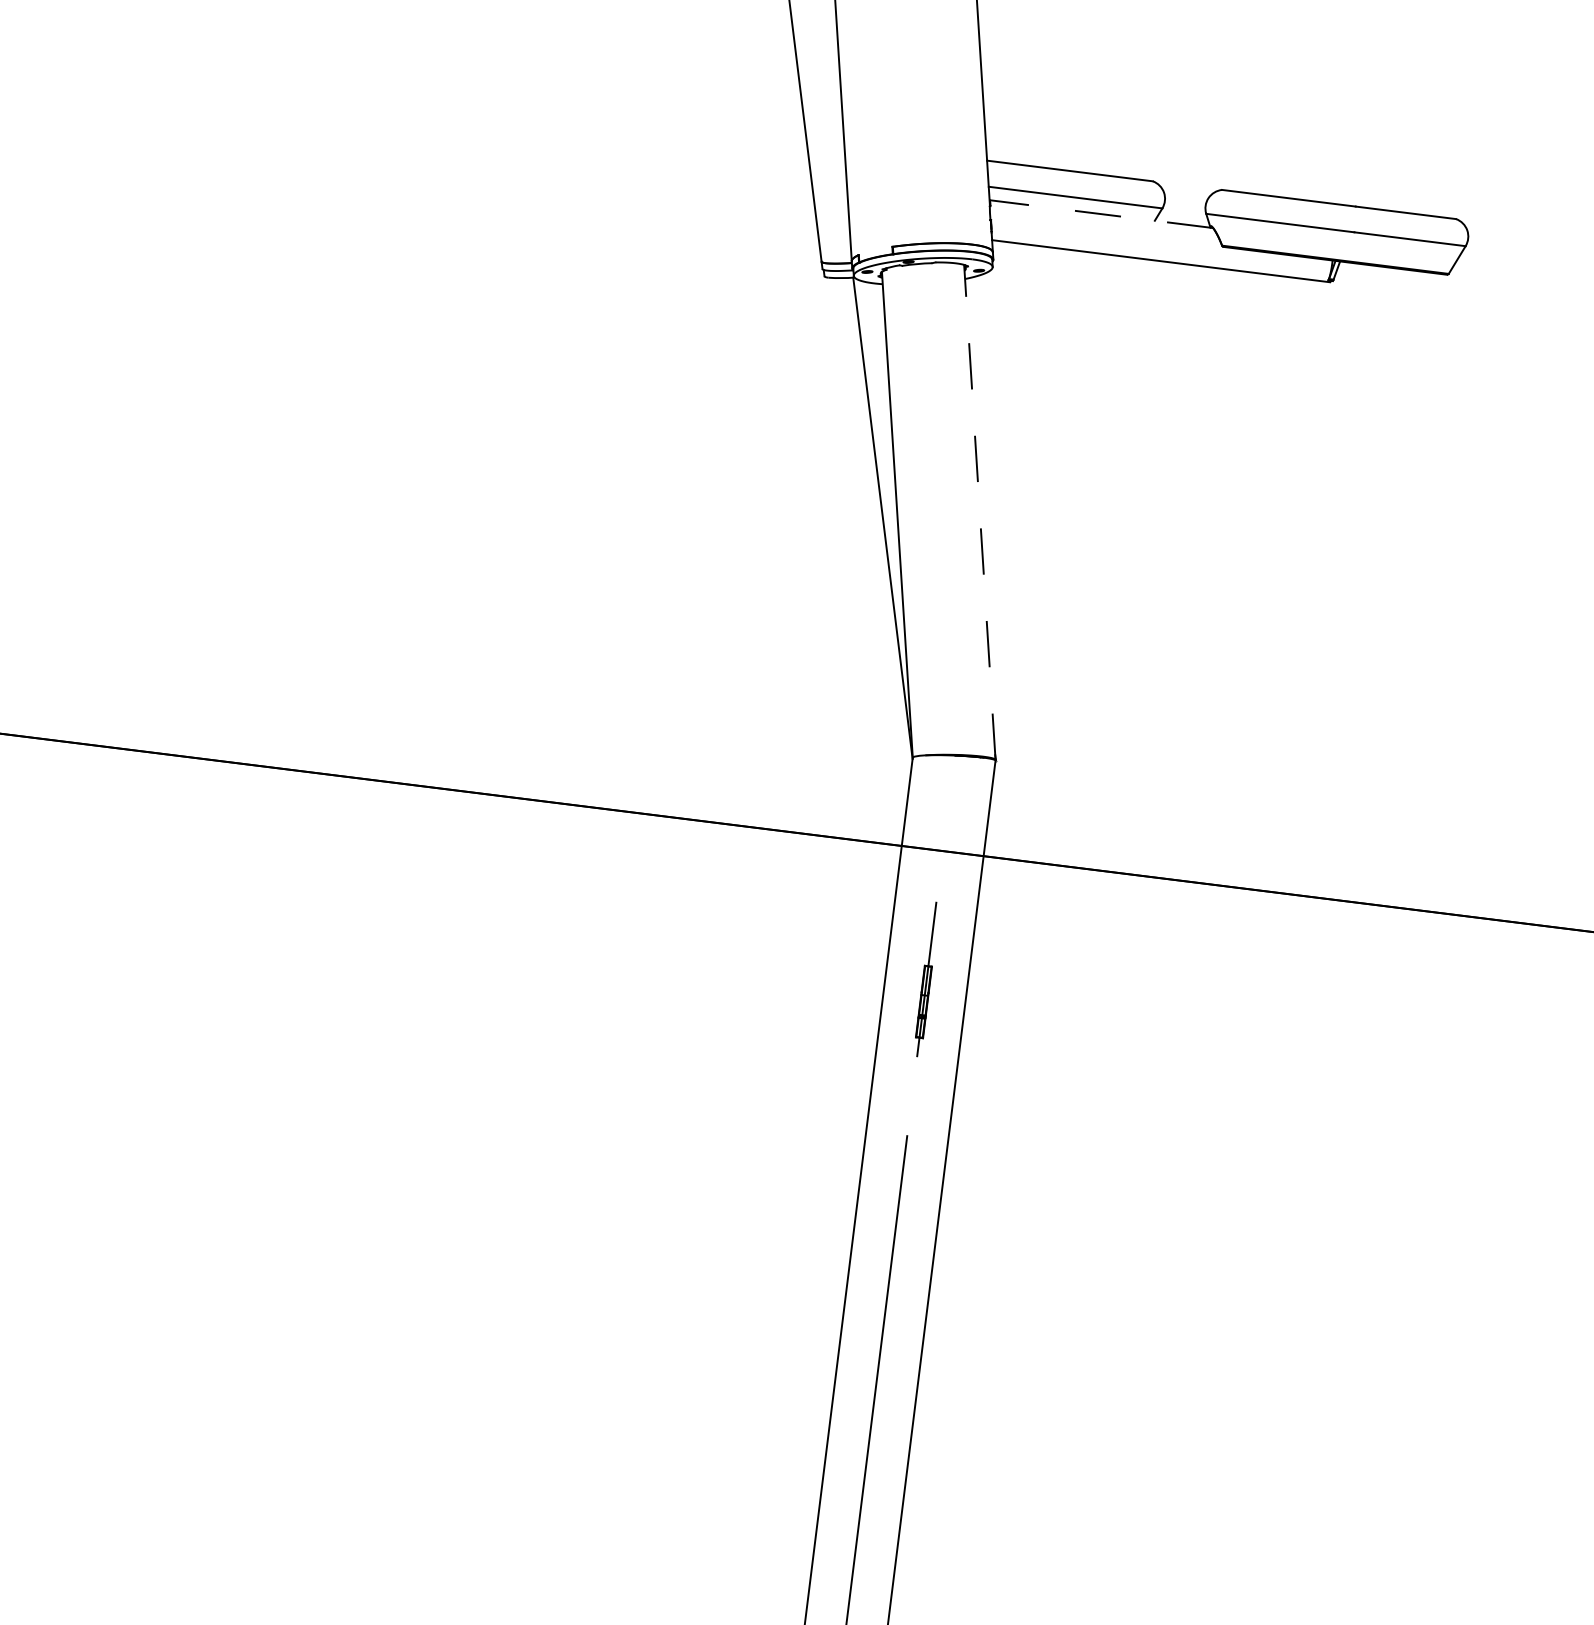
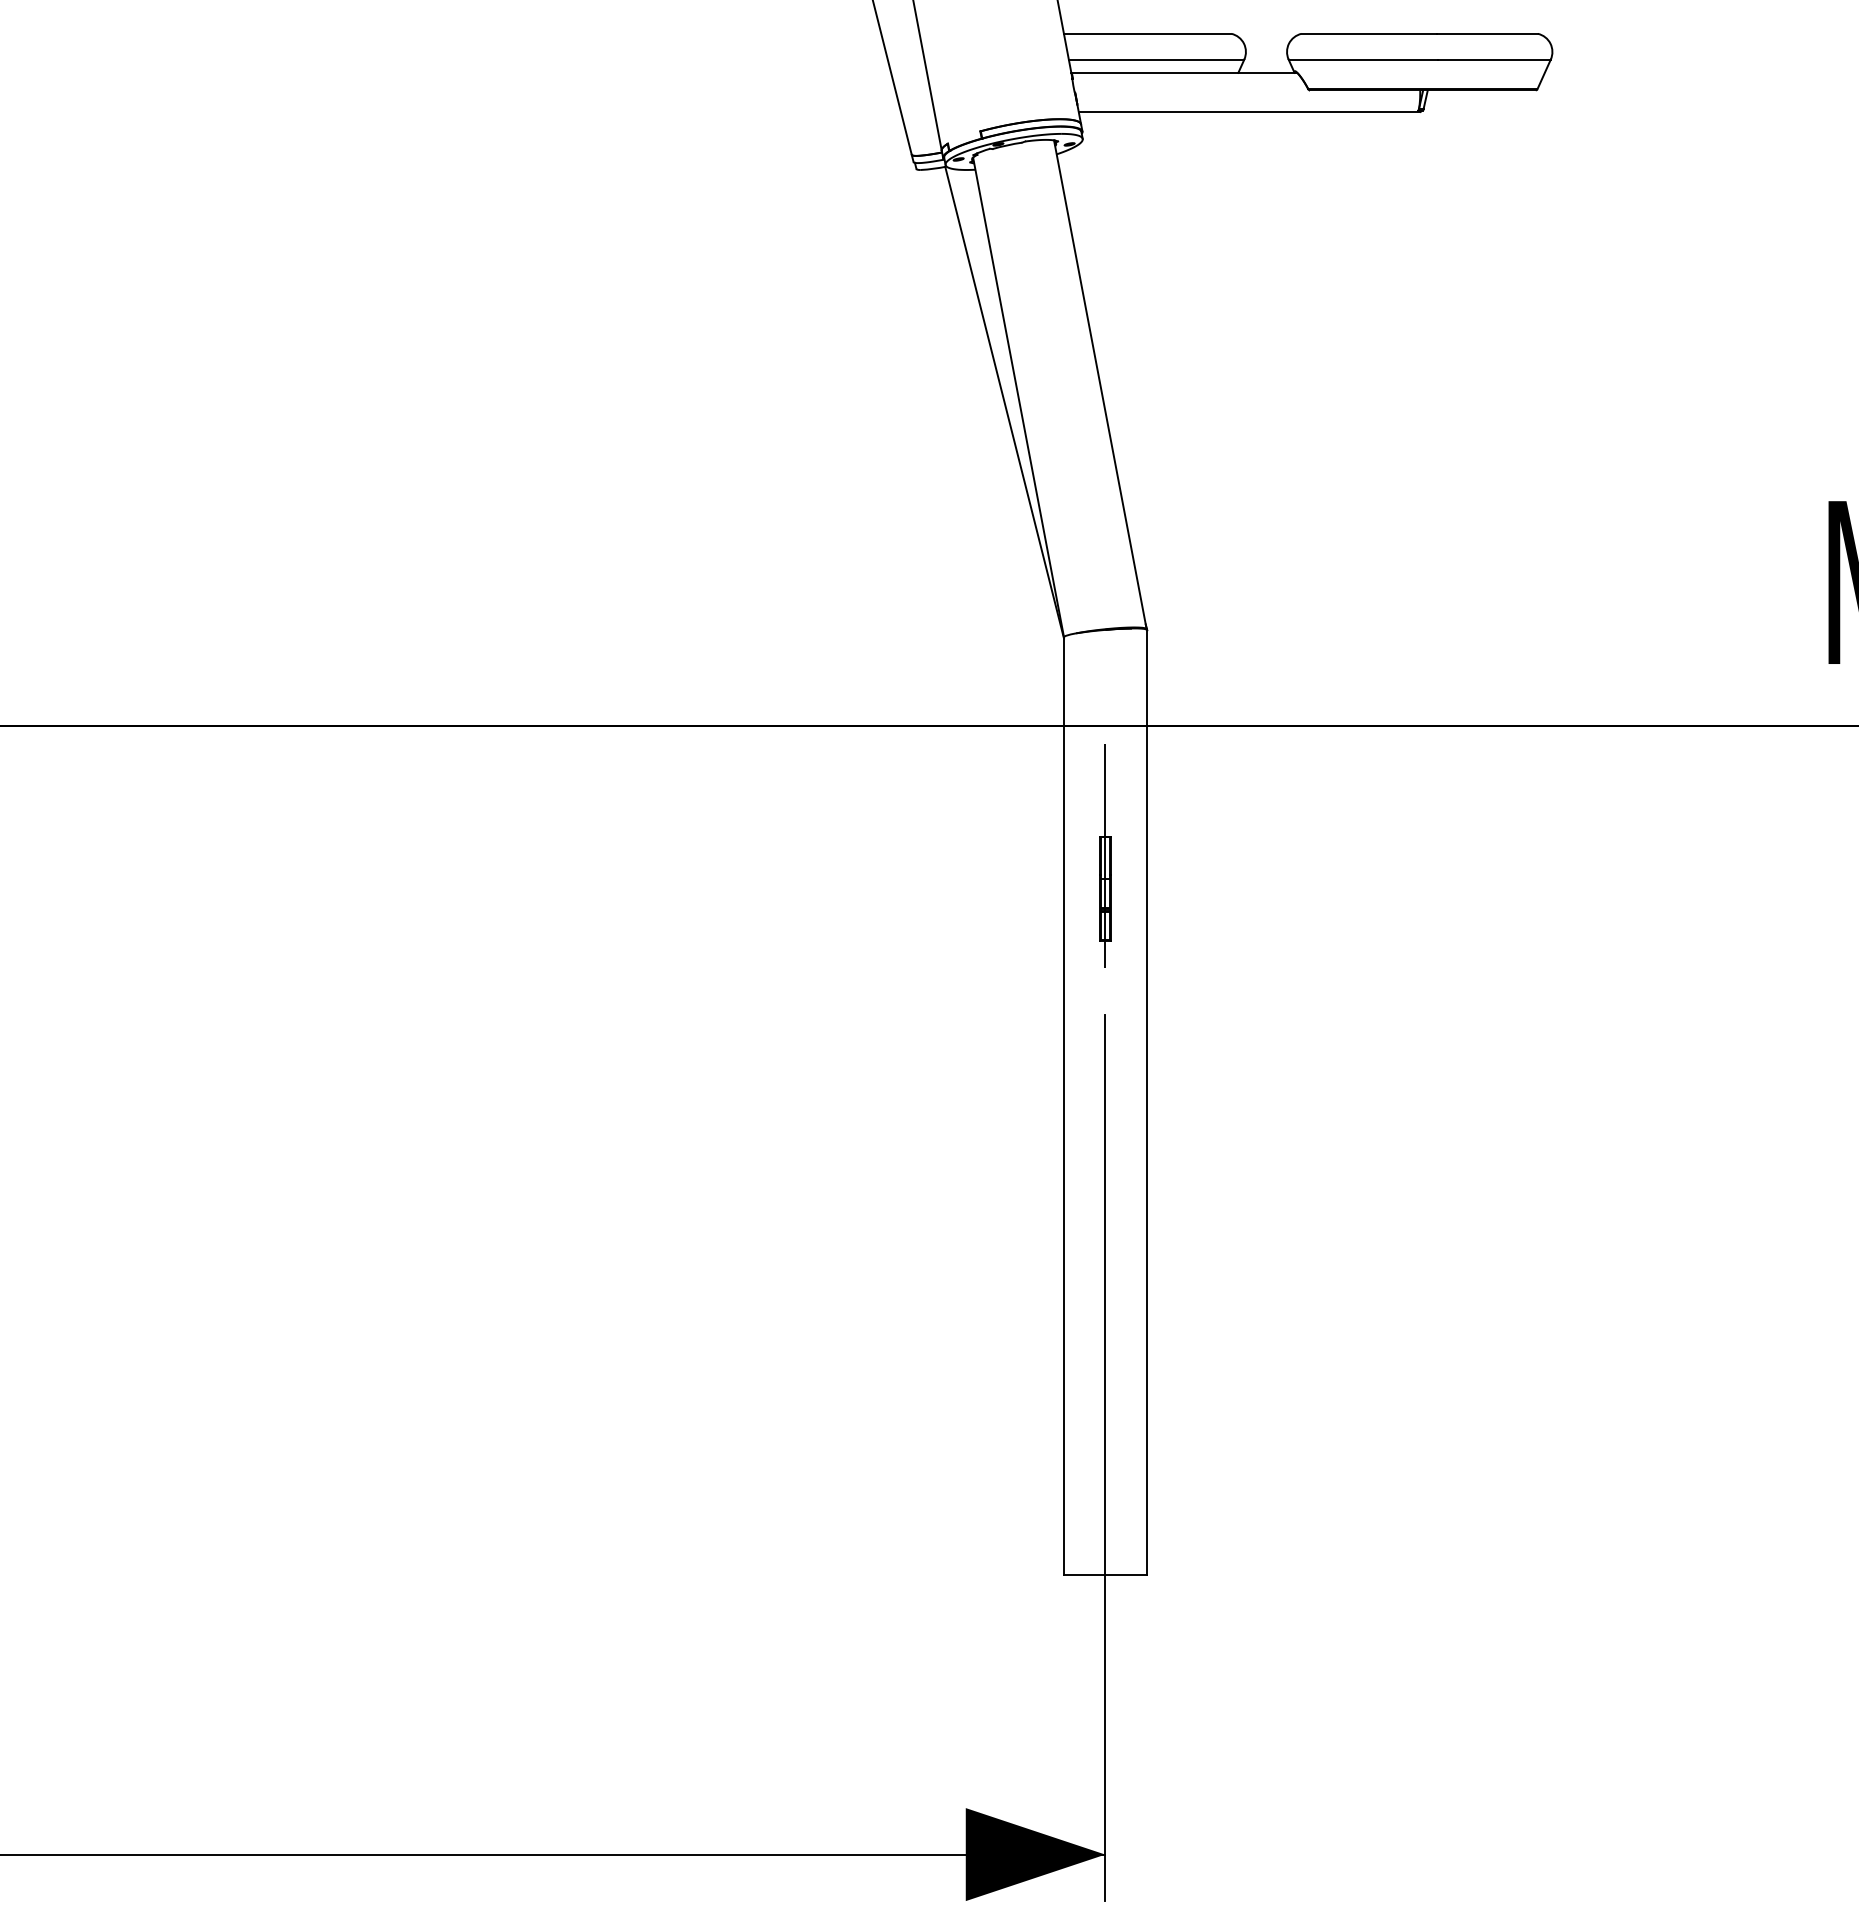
line: (1101, 213) -> (1184, 72), dashed -> solid
line: (980, 512) -> (1100, 384), dashed -> solid
part: (926, 978) -> (1105, 855), size x1.43

